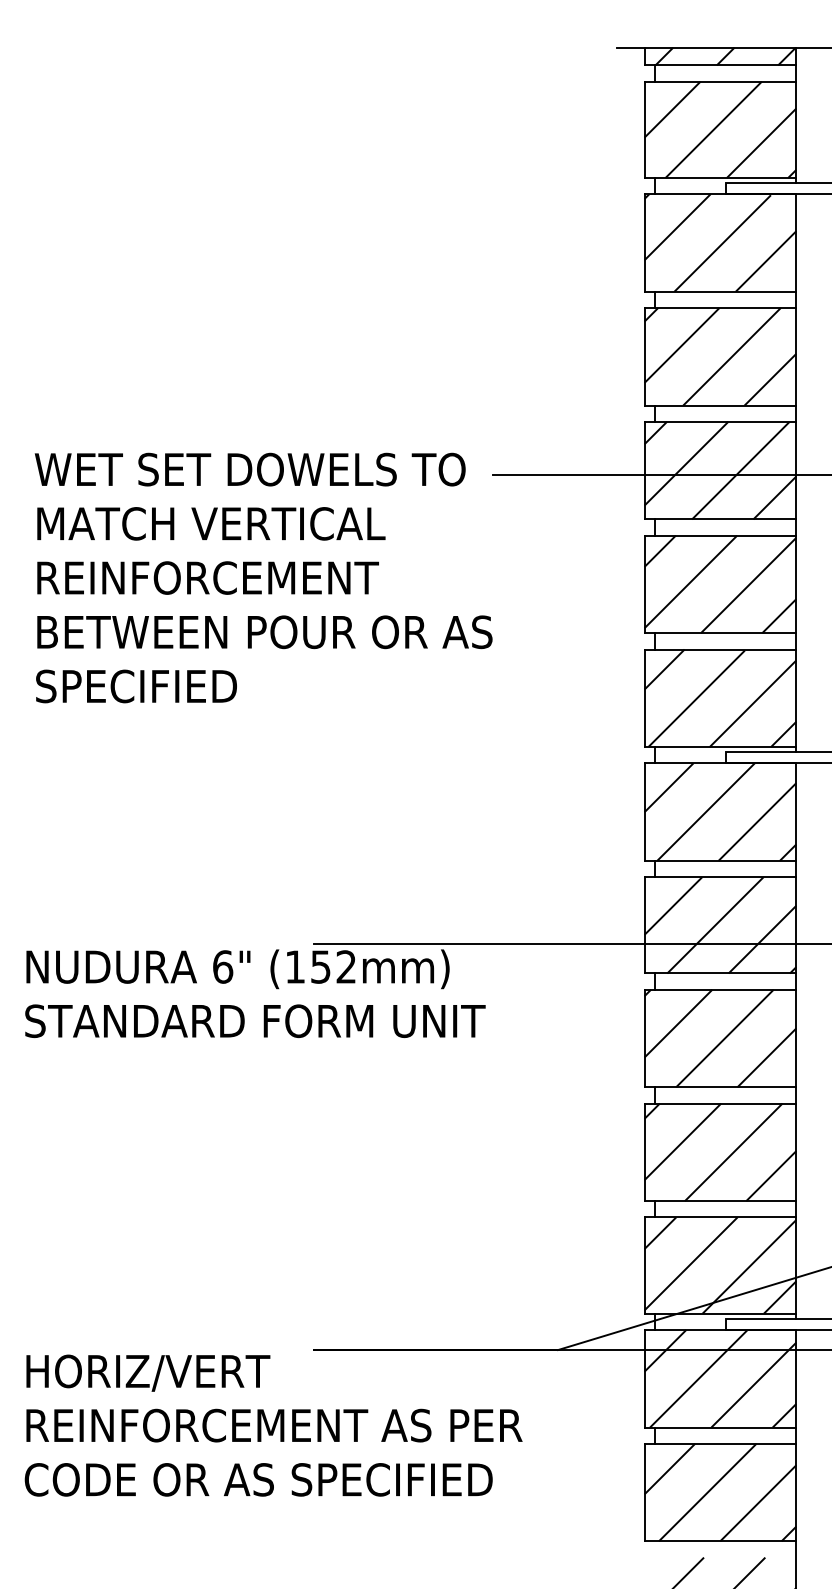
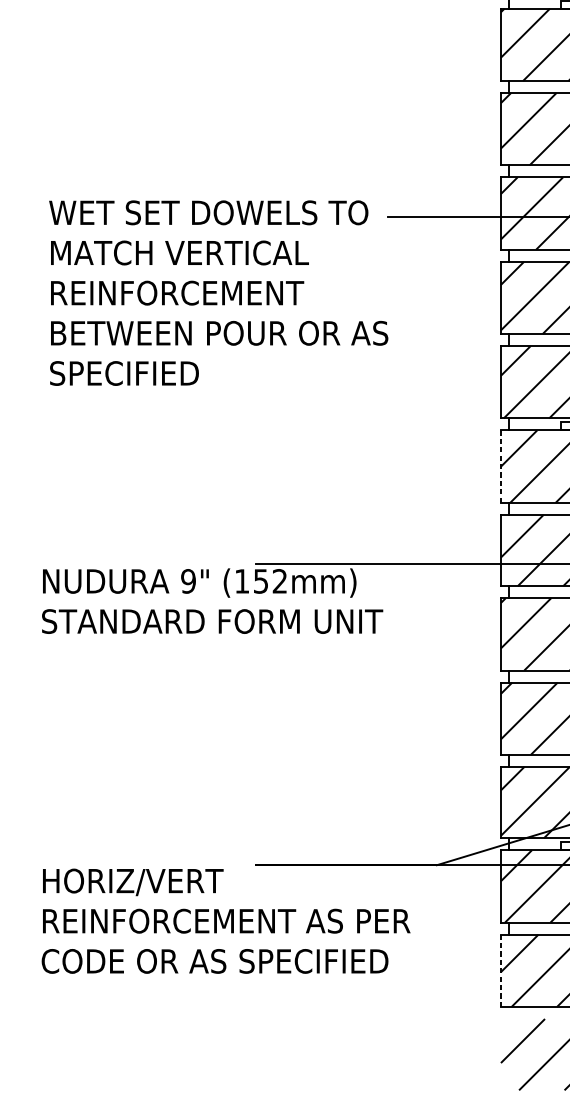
line: (644, 812) -> (500, 466), solid -> dashed
text: (222, 966) -> (188, 581), 6" -> 9"
line: (644, 1492) -> (500, 970), solid -> dashed

